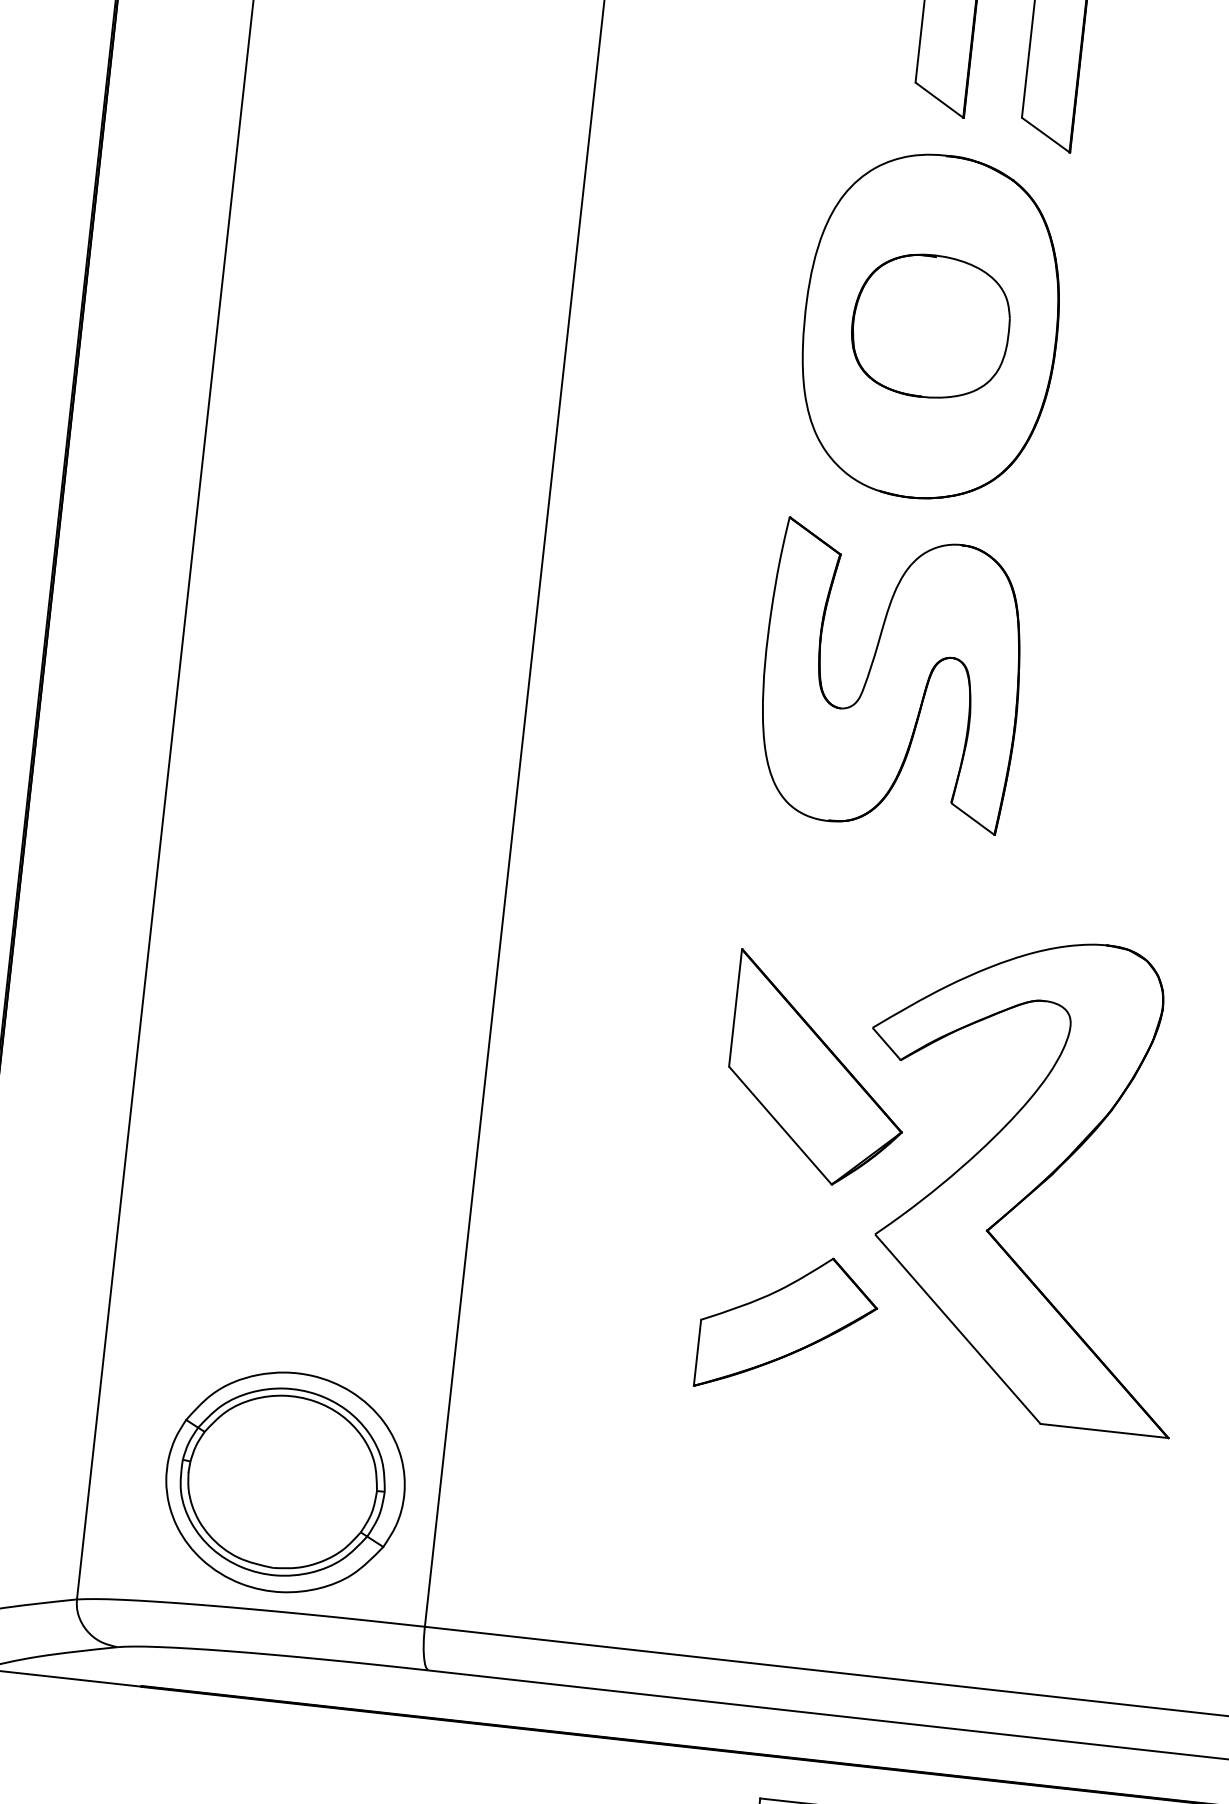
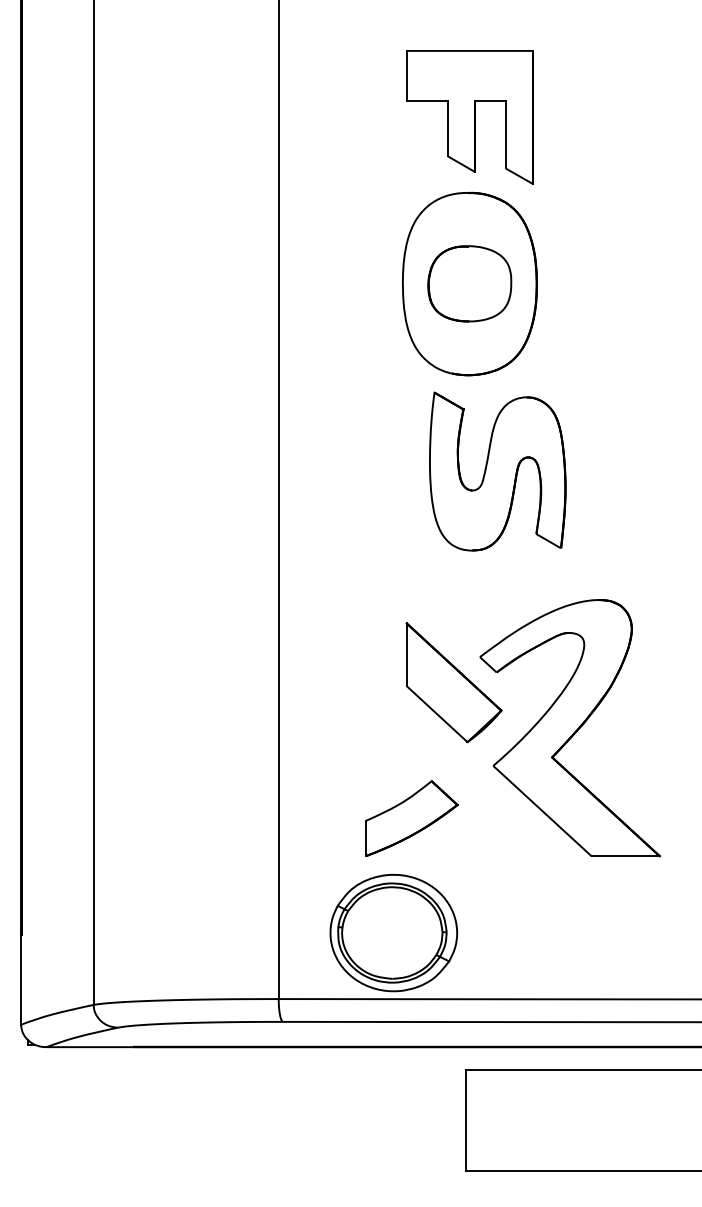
part: (891, 677) -> (497, 471), moved
part: (787, 1324) -> (411, 818), moved
part: (284, 1483) -> (393, 933), moved

